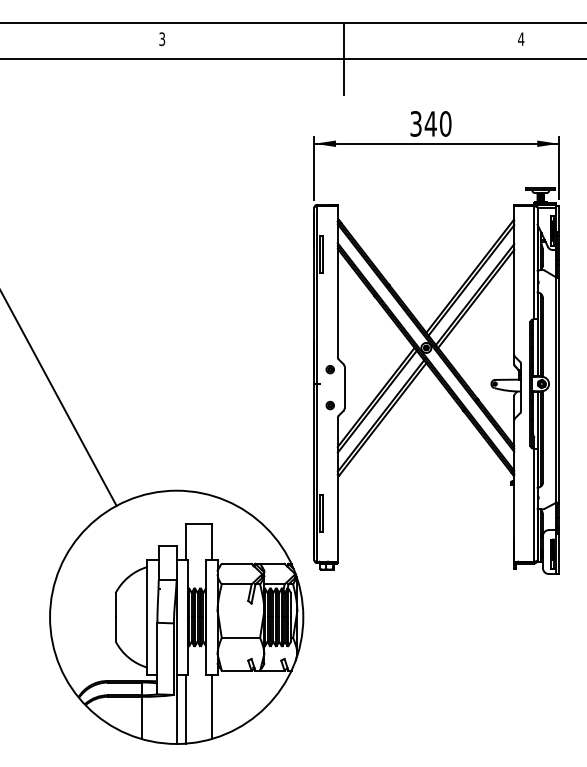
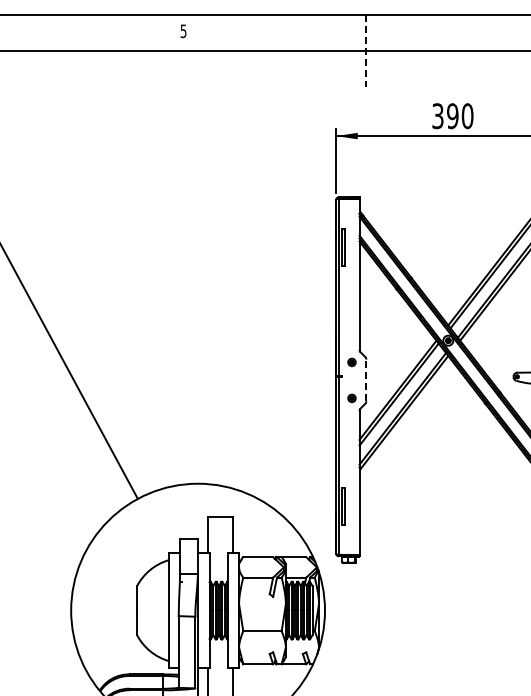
text: (162, 38) -> (183, 30), 3 -> 5
line: (343, 58) -> (365, 50), solid -> dashed
text: (430, 123) -> (452, 115), 340 -> 390
line: (344, 387) -> (366, 380), solid -> dashed

